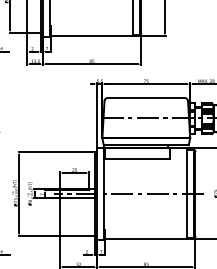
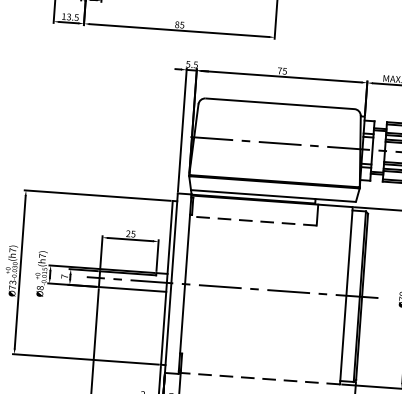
line: (136, 159) -> (252, 221), solid -> dashed
line: (145, 239) -> (258, 378), solid -> dashed

